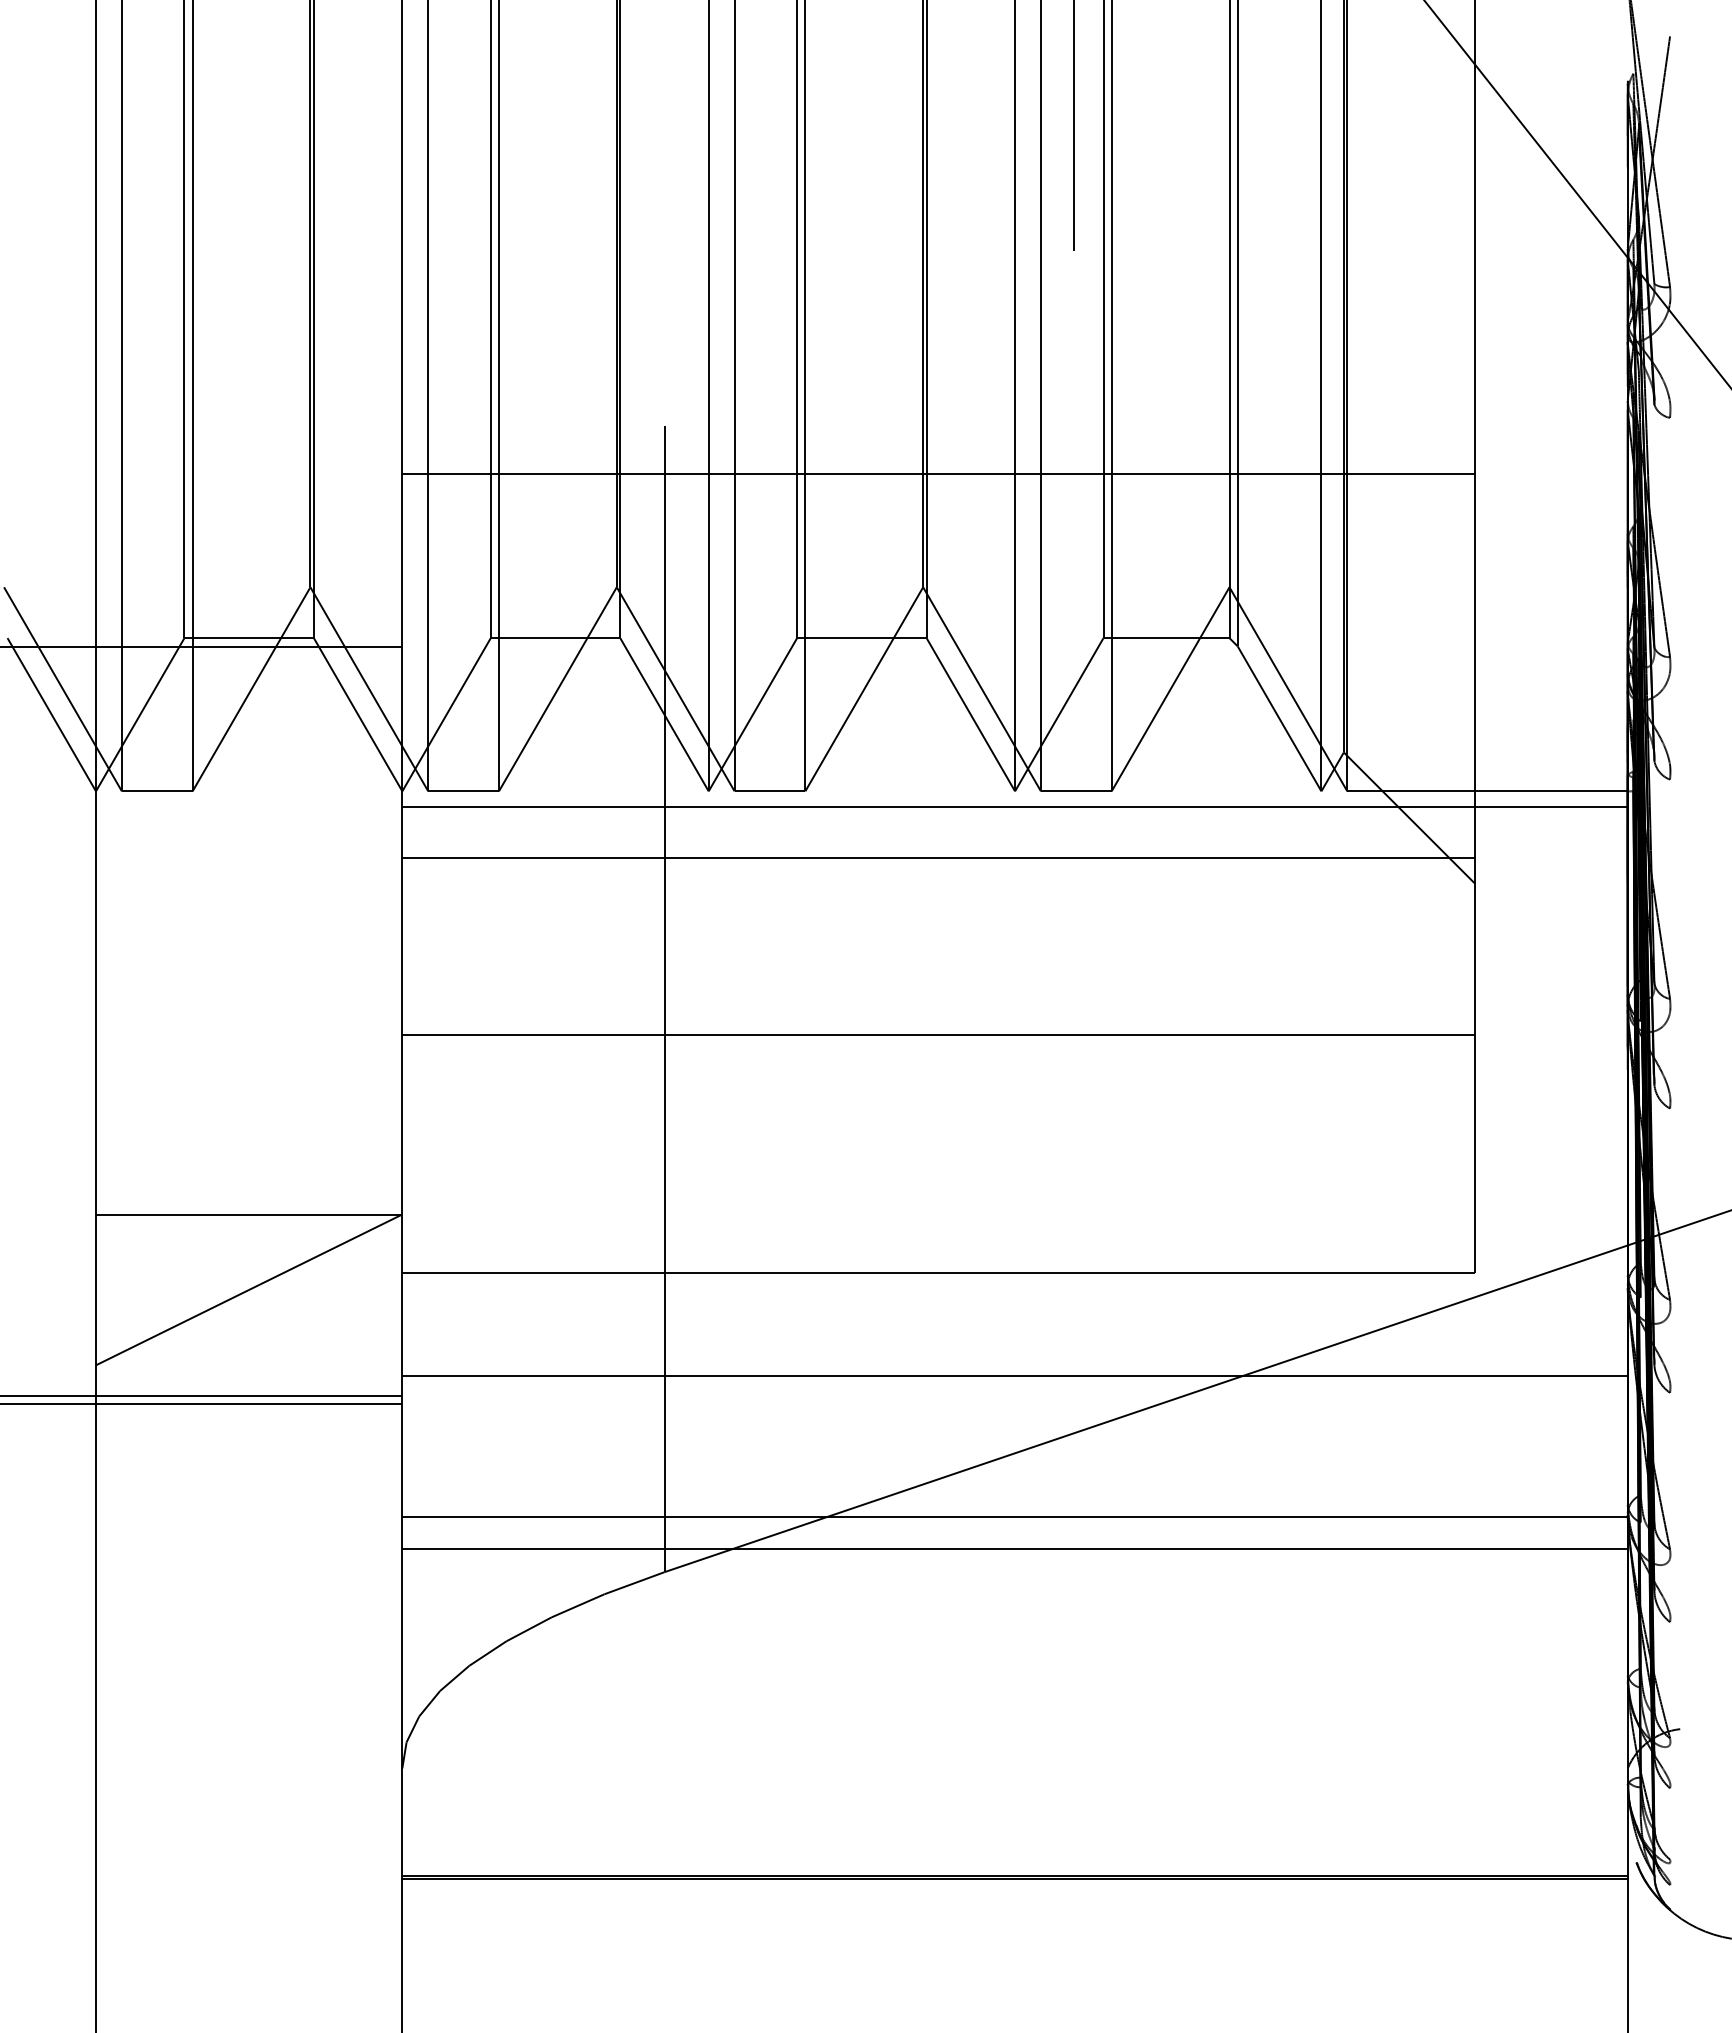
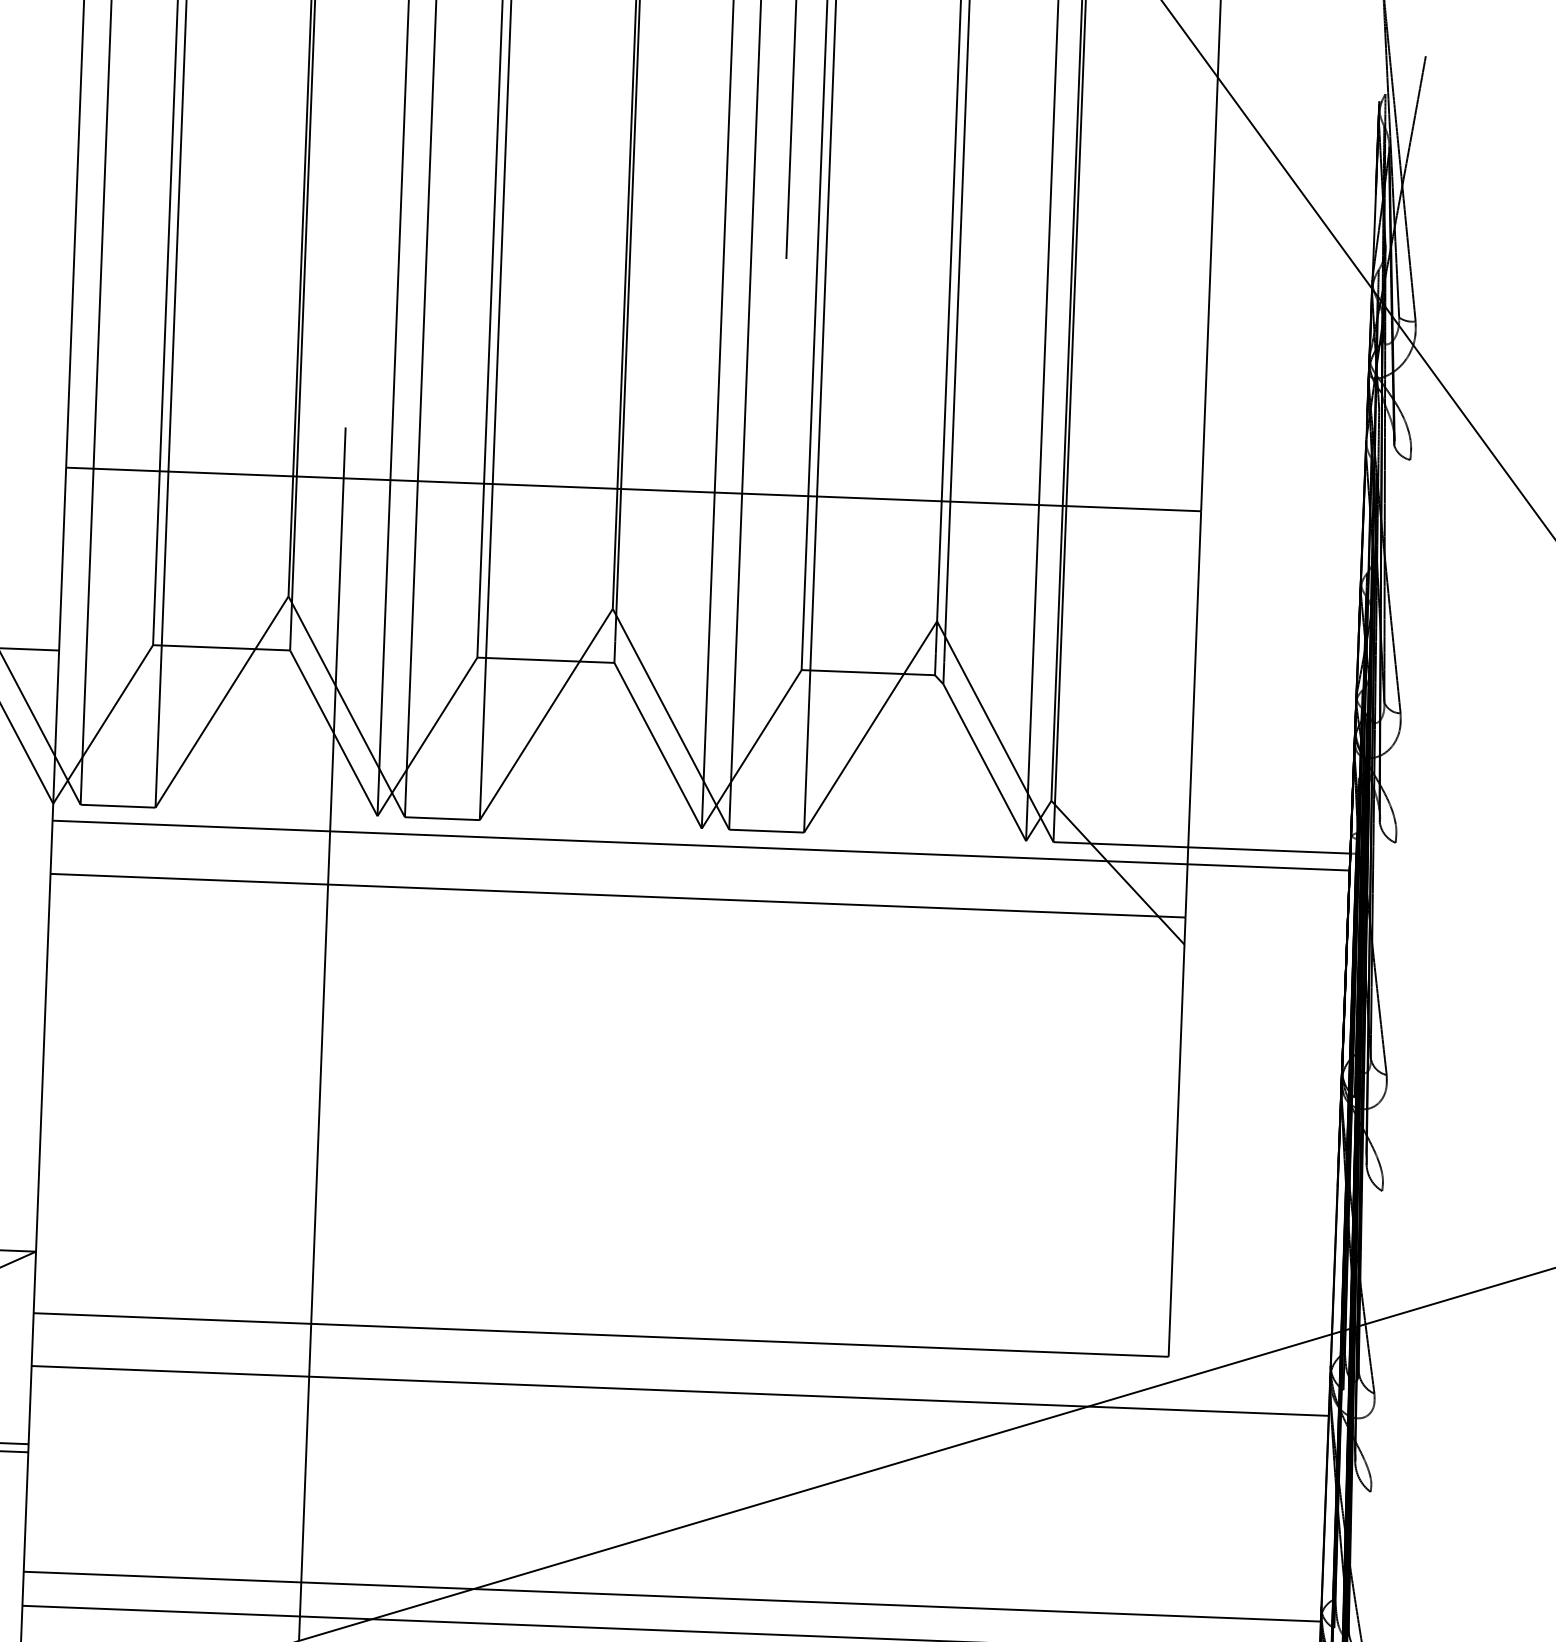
line: (938, 1035) -> (610, 1083), removed
line: (1014, 1375) -> (679, 1390), moved

